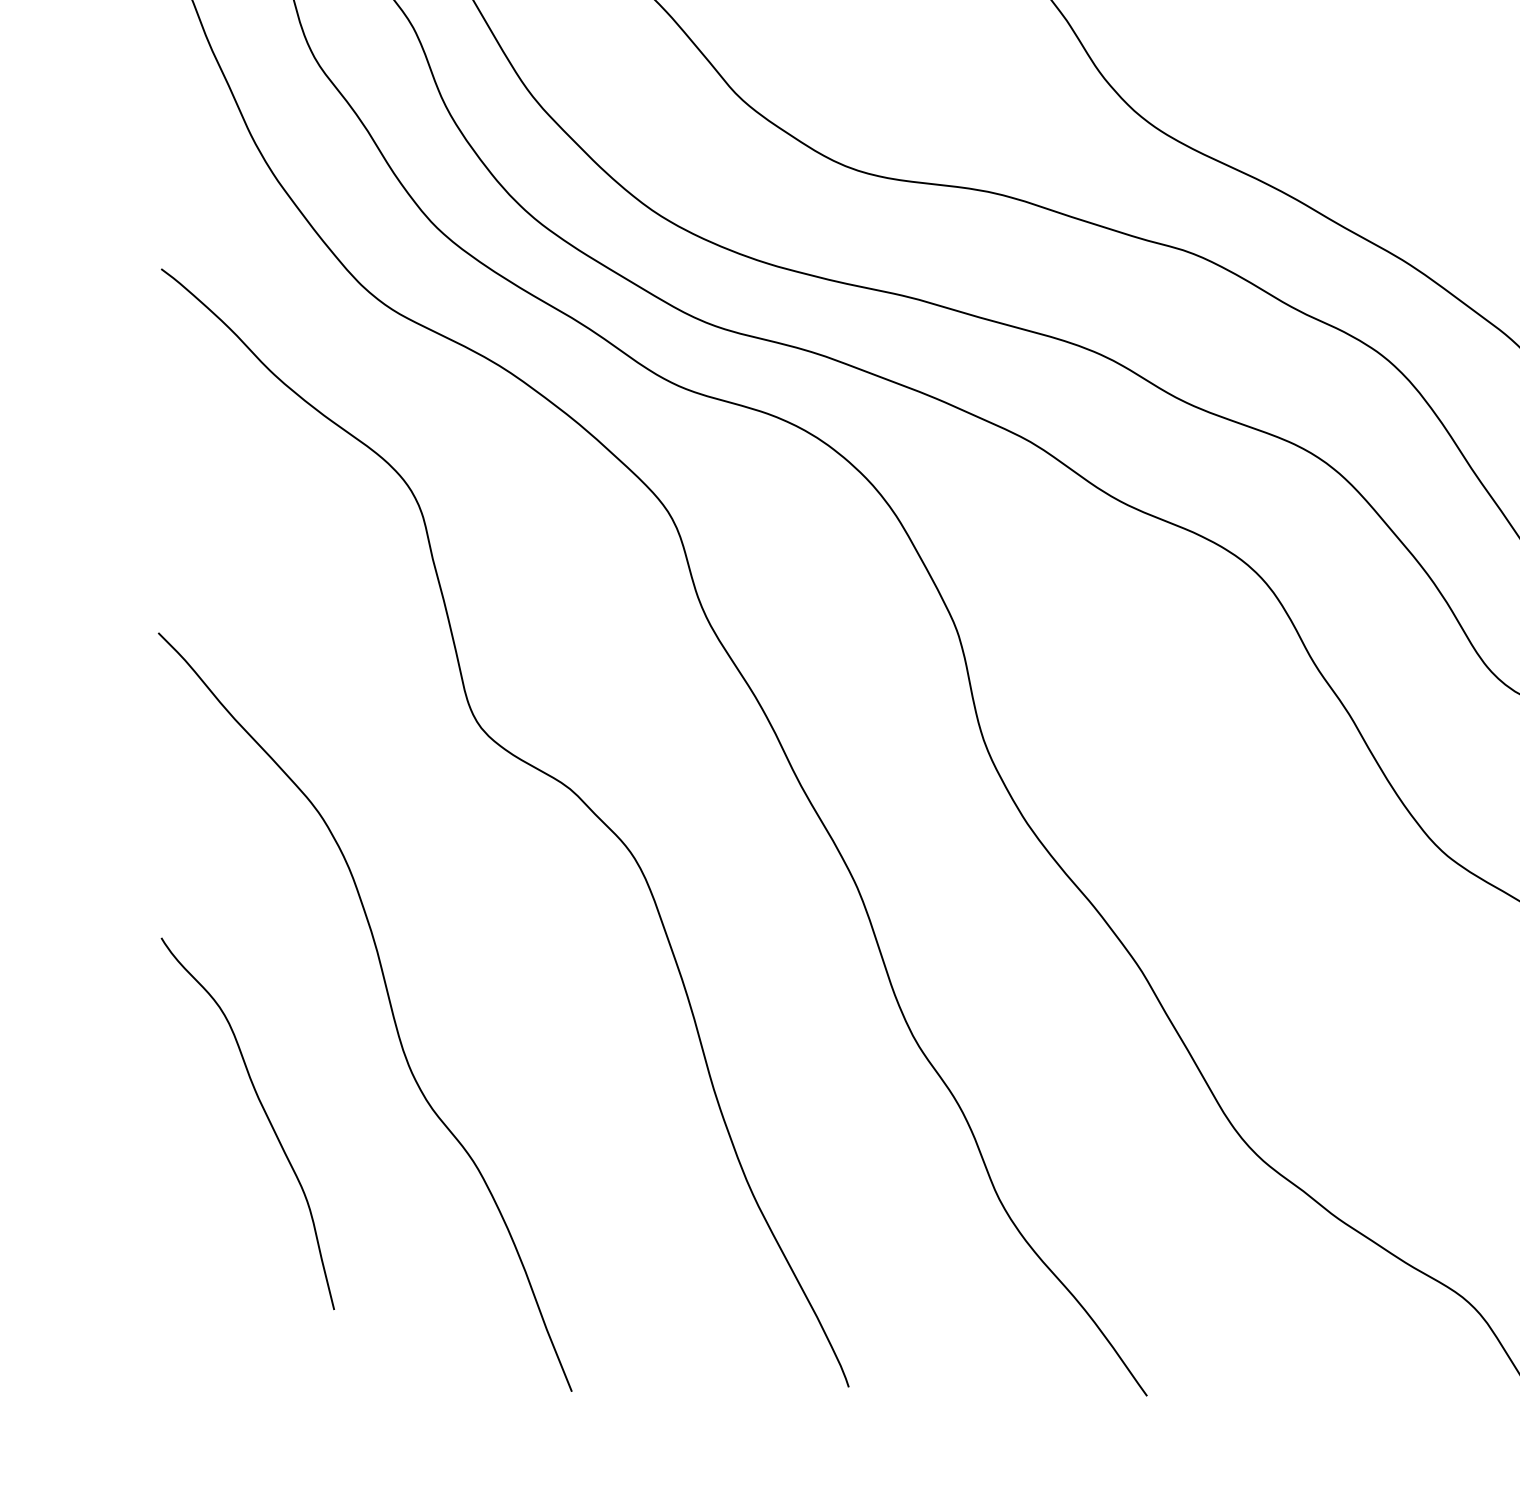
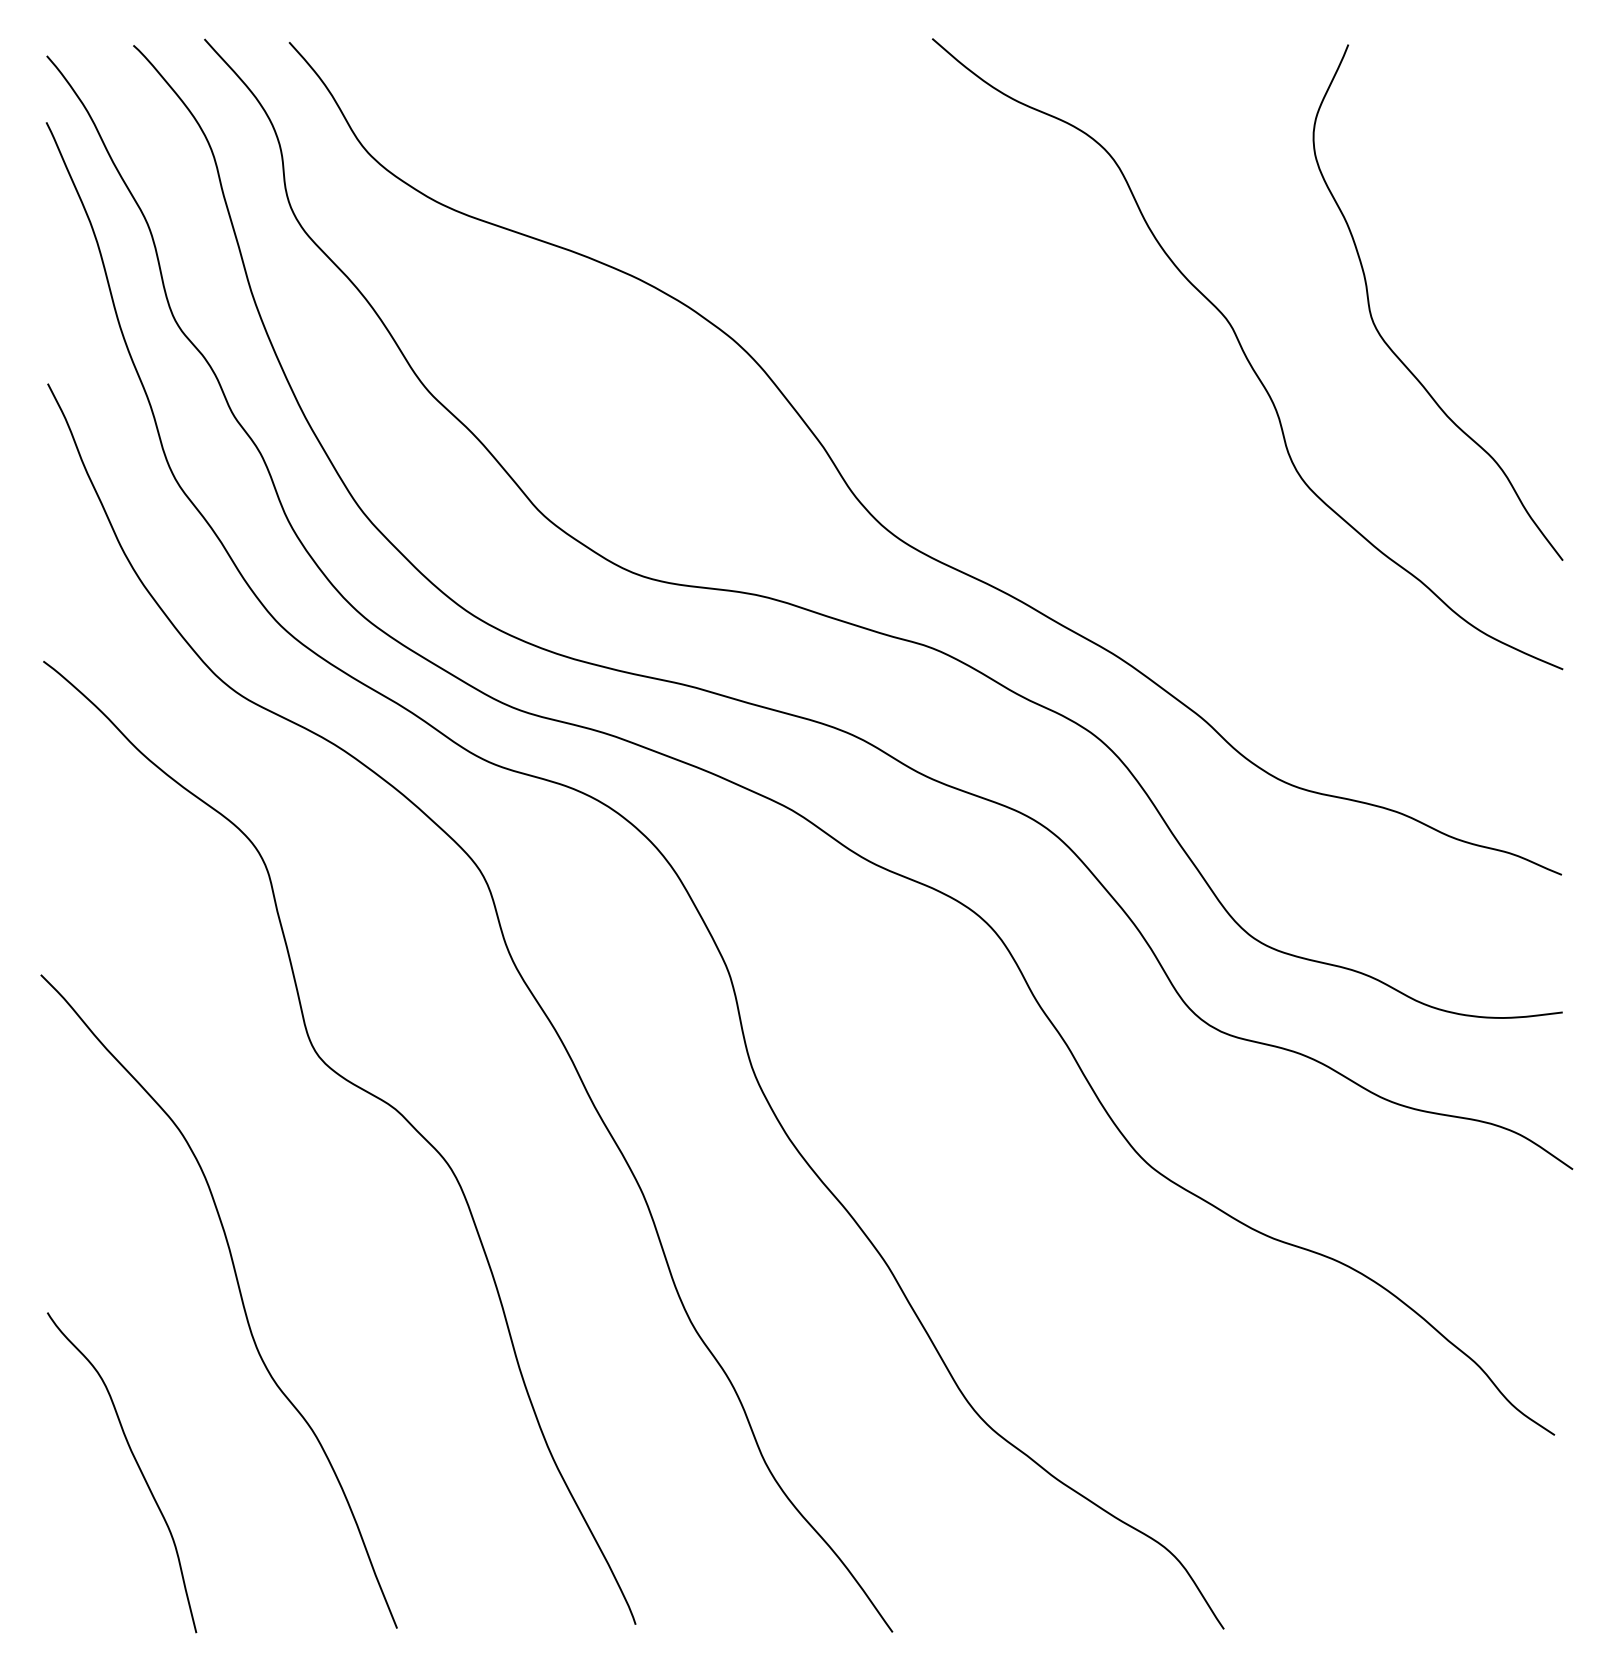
curve: (264, 1114) -> (136, 1464), moved

